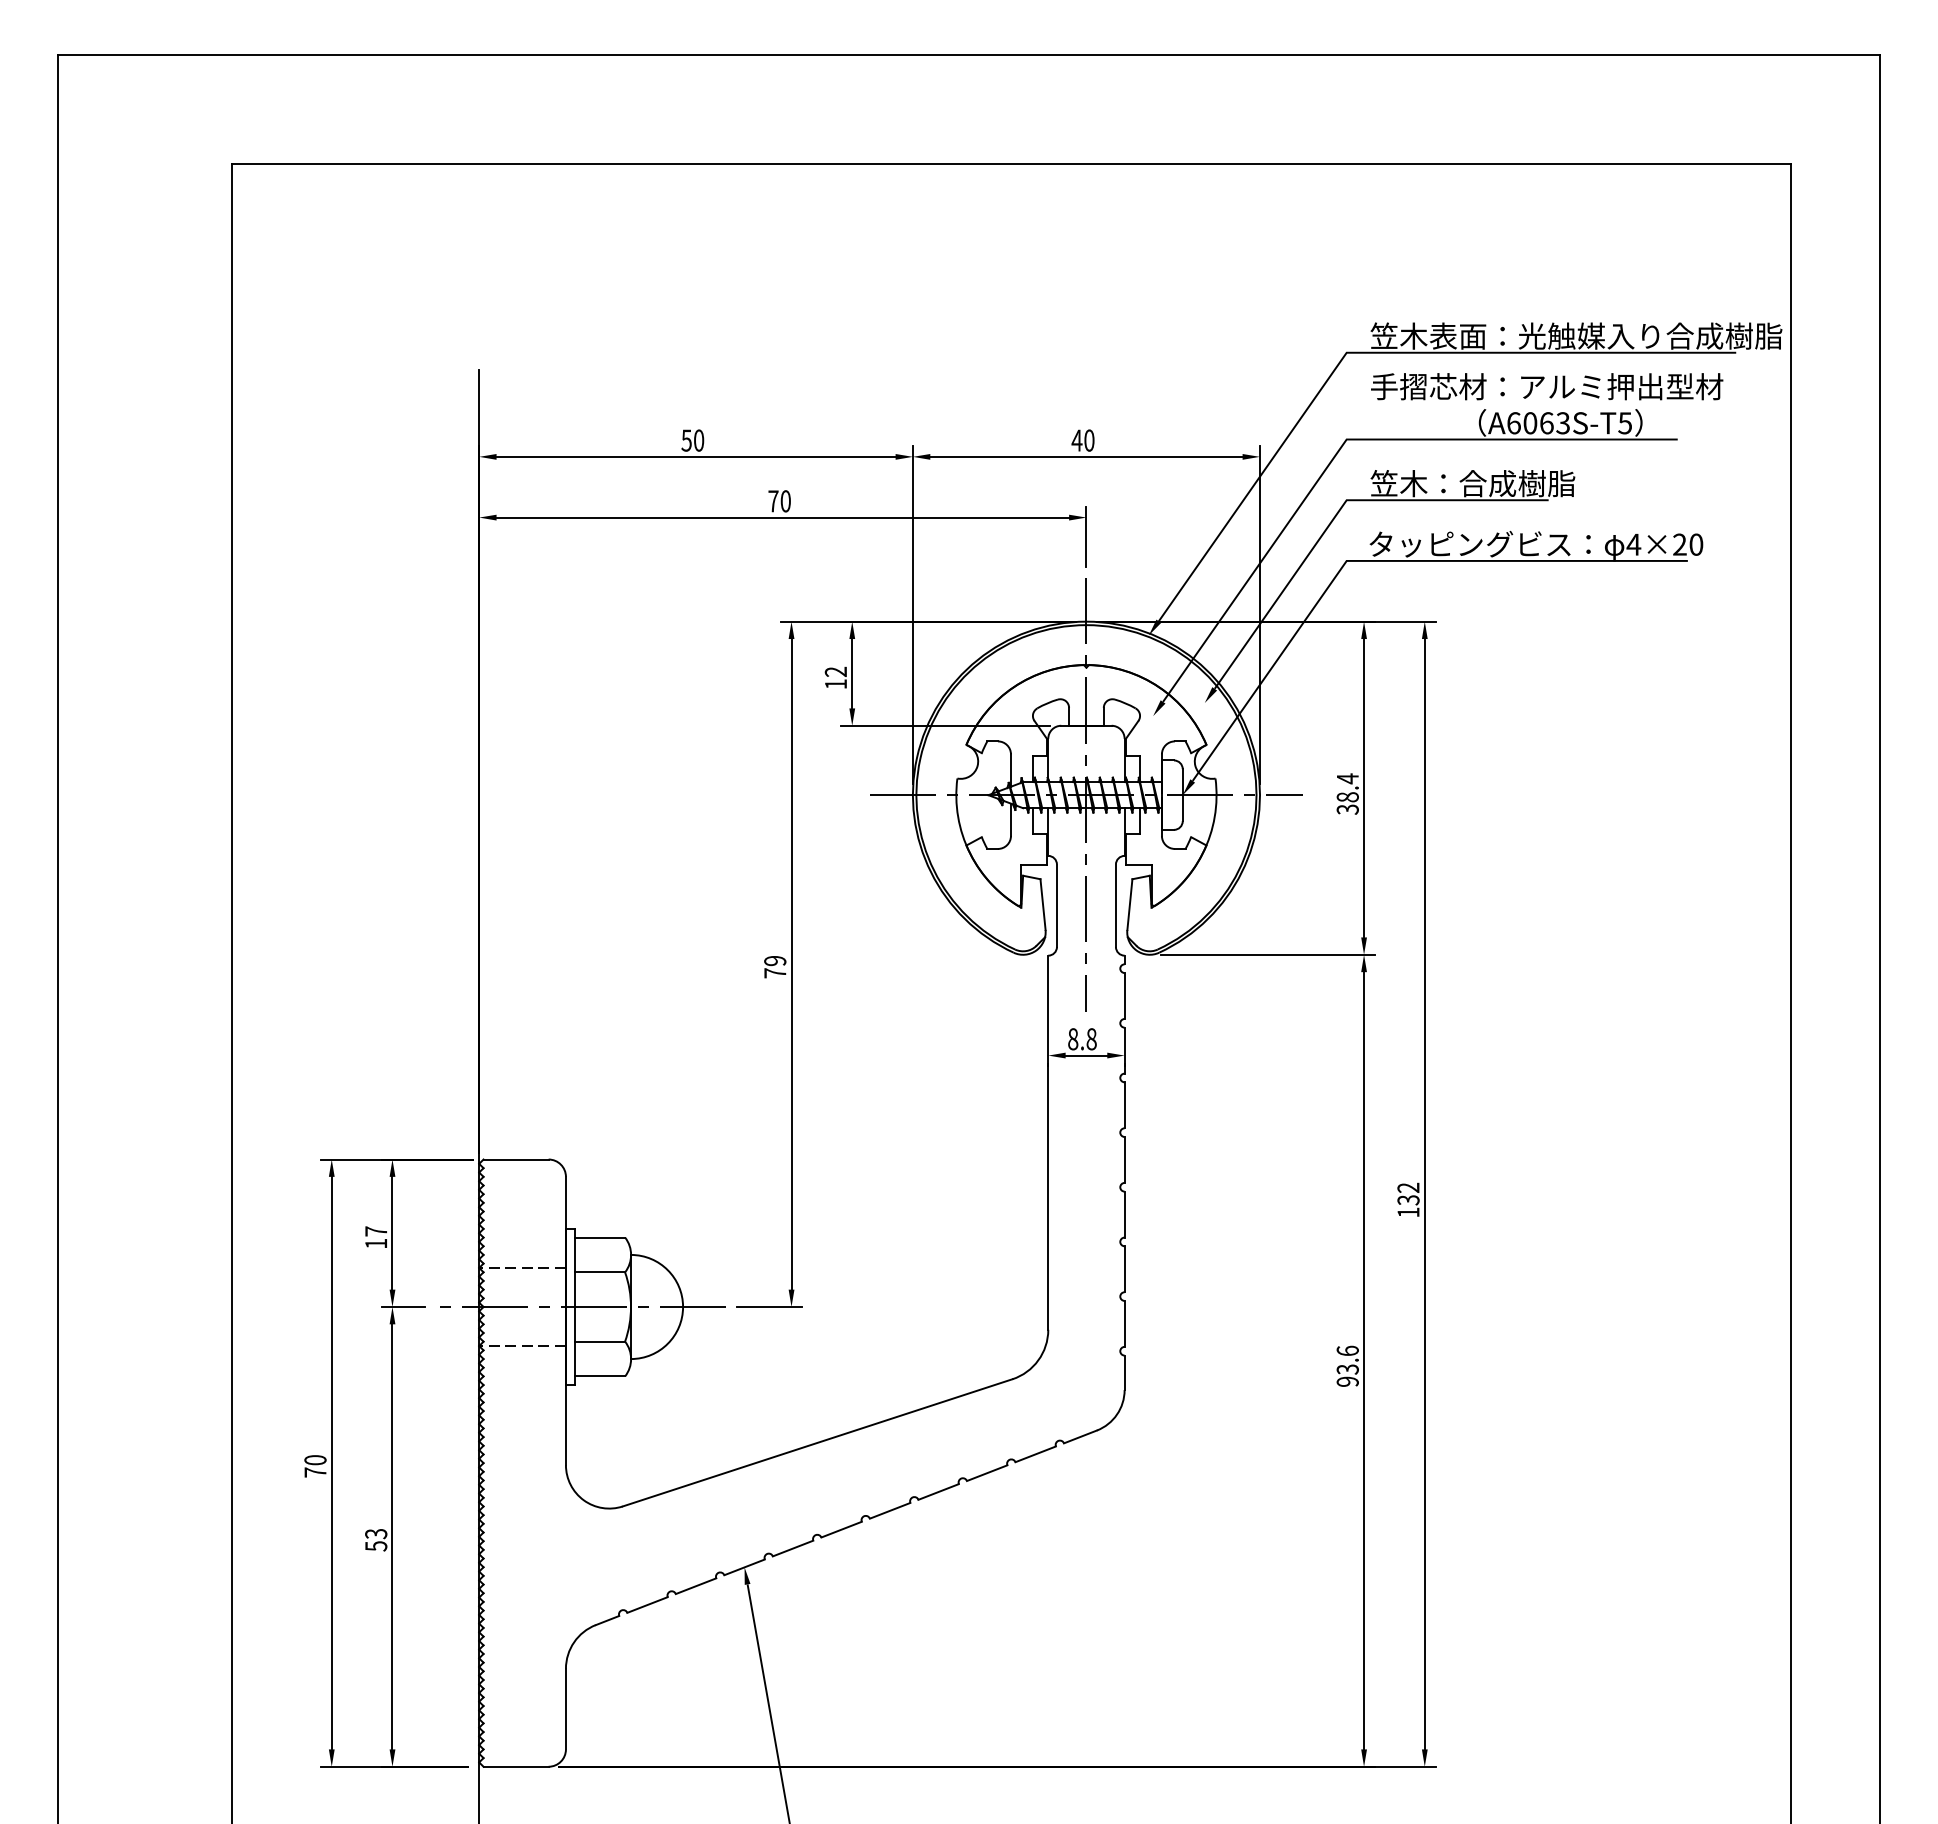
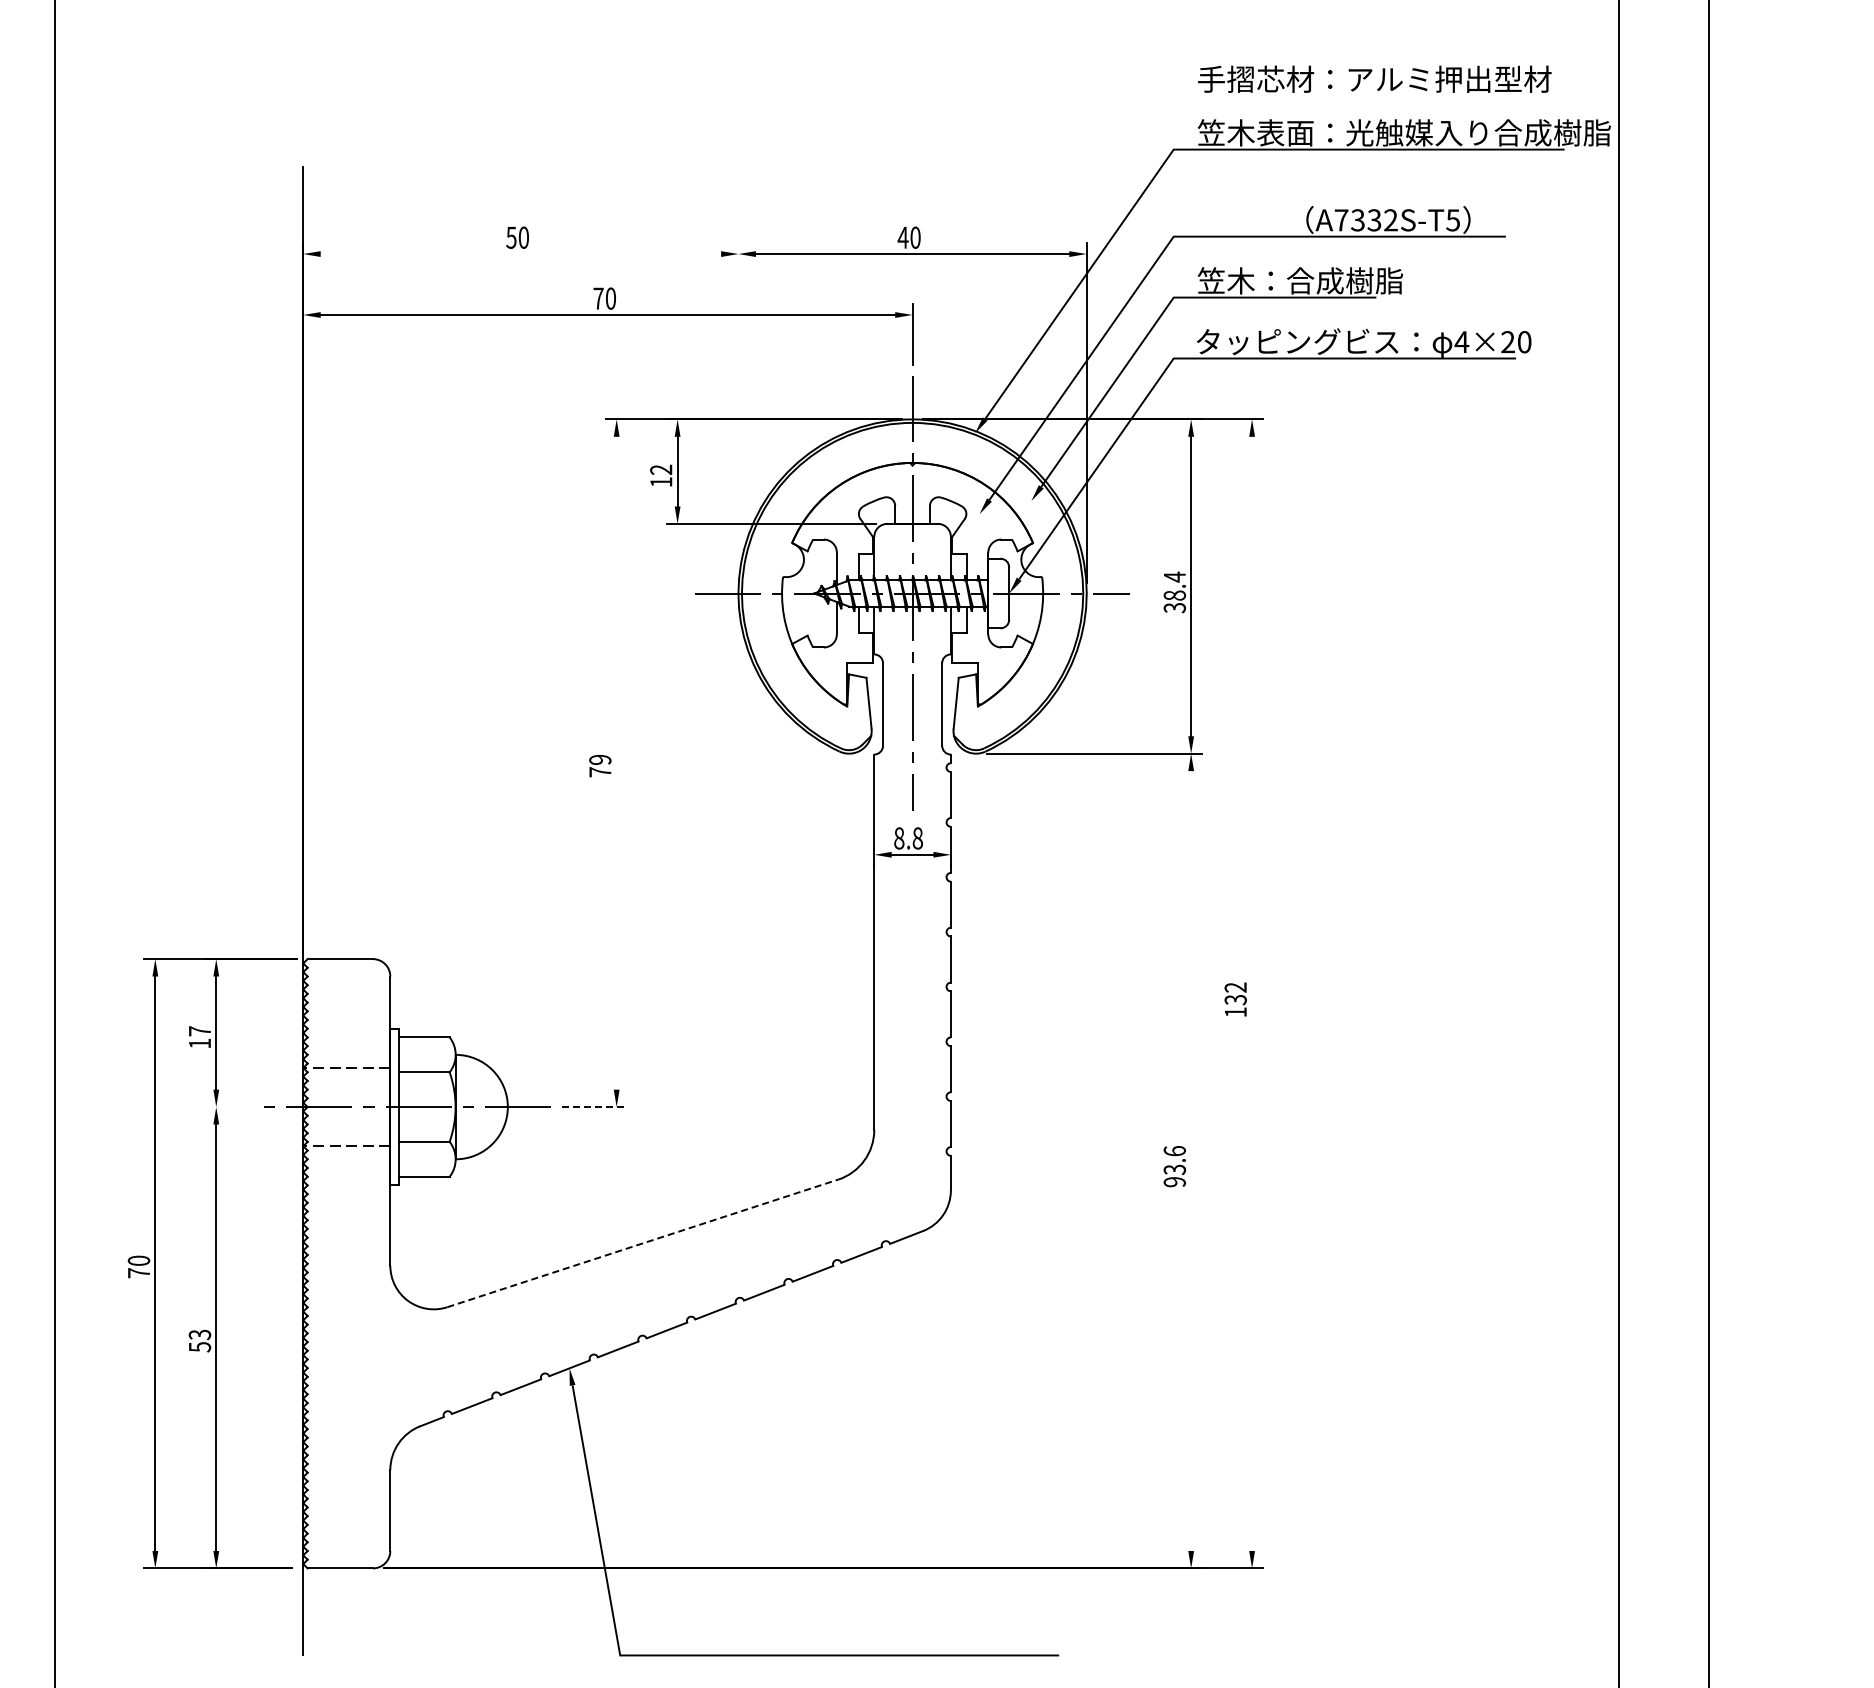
text: (1547, 386) -> (1375, 79), moved
text: (1538, 423) -> (1366, 220), A6063S-T5 -> A7332S-T5
line: (695, 456) -> (520, 253), removed
line: (912, 615) -> (738, 413), removed
line: (791, 964) -> (616, 763), removed
line: (1424, 1194) -> (1251, 994), removed
line: (402, 1307) -> (226, 1107), removed
line: (769, 1307) -> (594, 1107), solid -> dashed
line: (1364, 1360) -> (1191, 1160), removed
line: (817, 1442) -> (642, 1243), solid -> dashed

